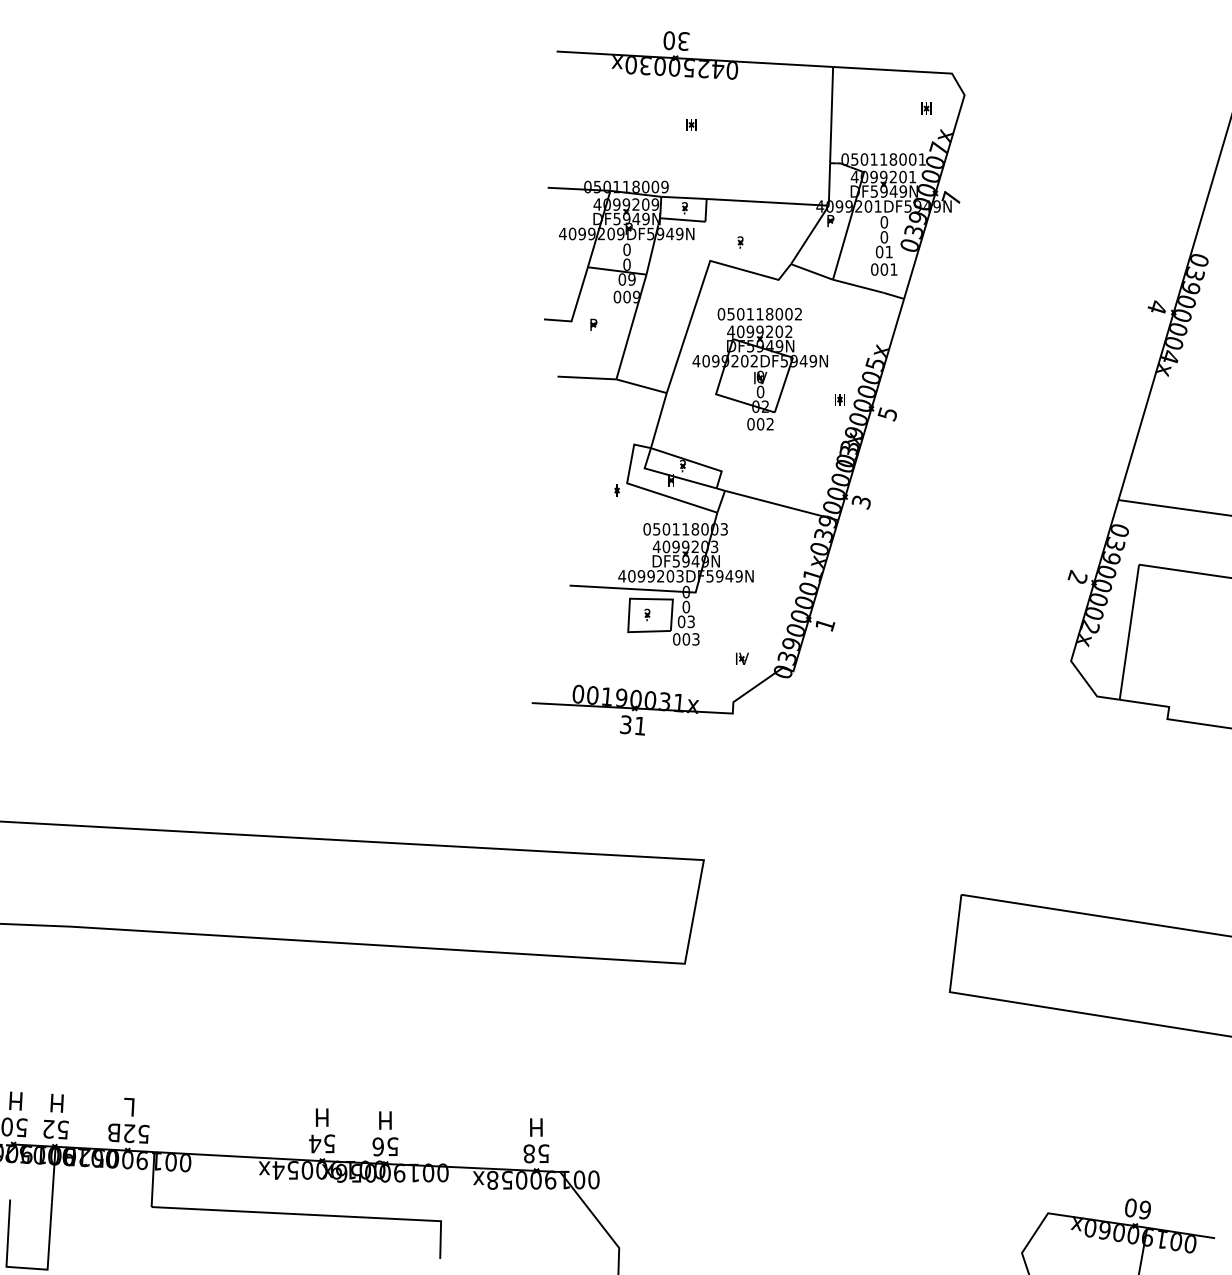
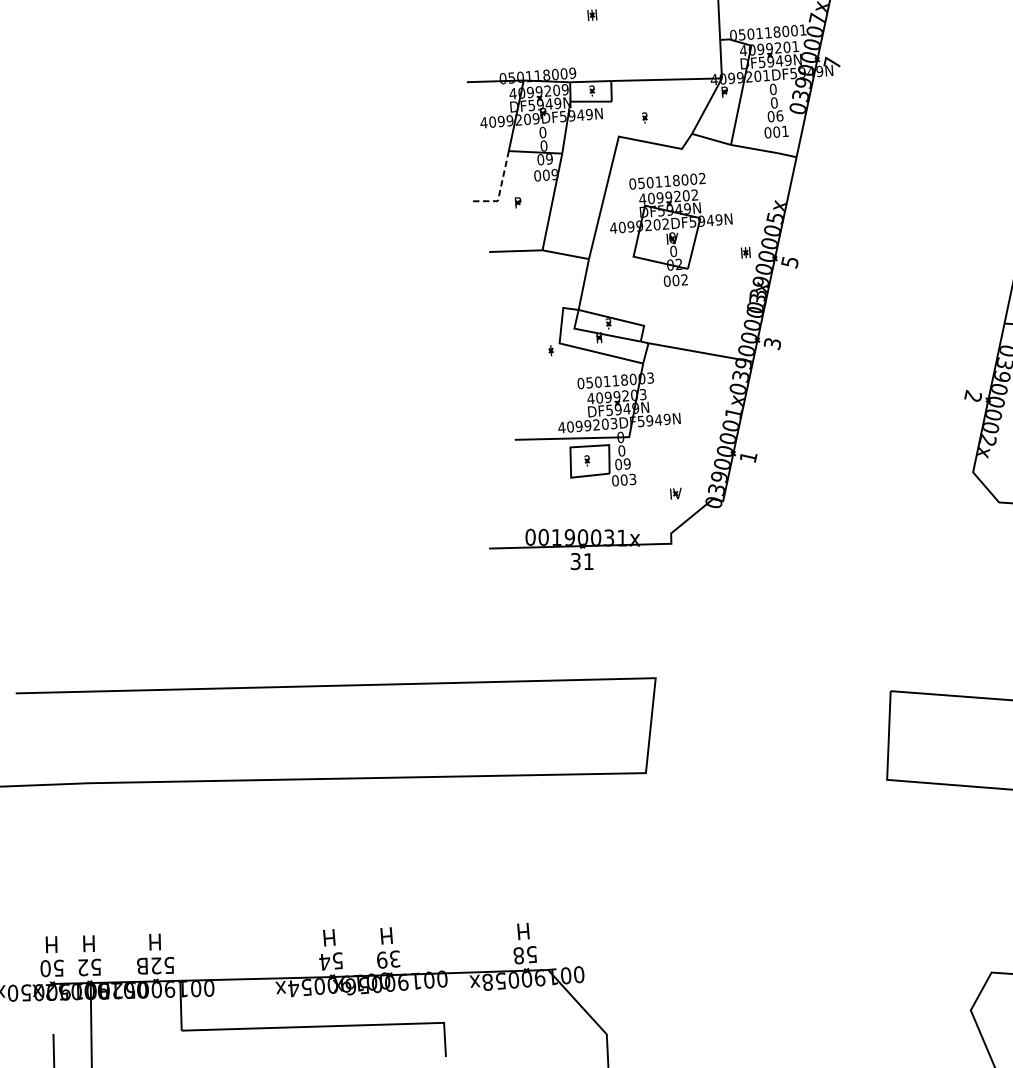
text: (889, 251) -> (780, 115), 01 -> 06
line: (575, 308) -> (500, 189), solid -> dashed
text: (690, 621) -> (626, 463), 03 -> 09
text: (129, 1107) -> (154, 942), L -> H
text: (384, 1146) -> (387, 959), 56 -> 39

